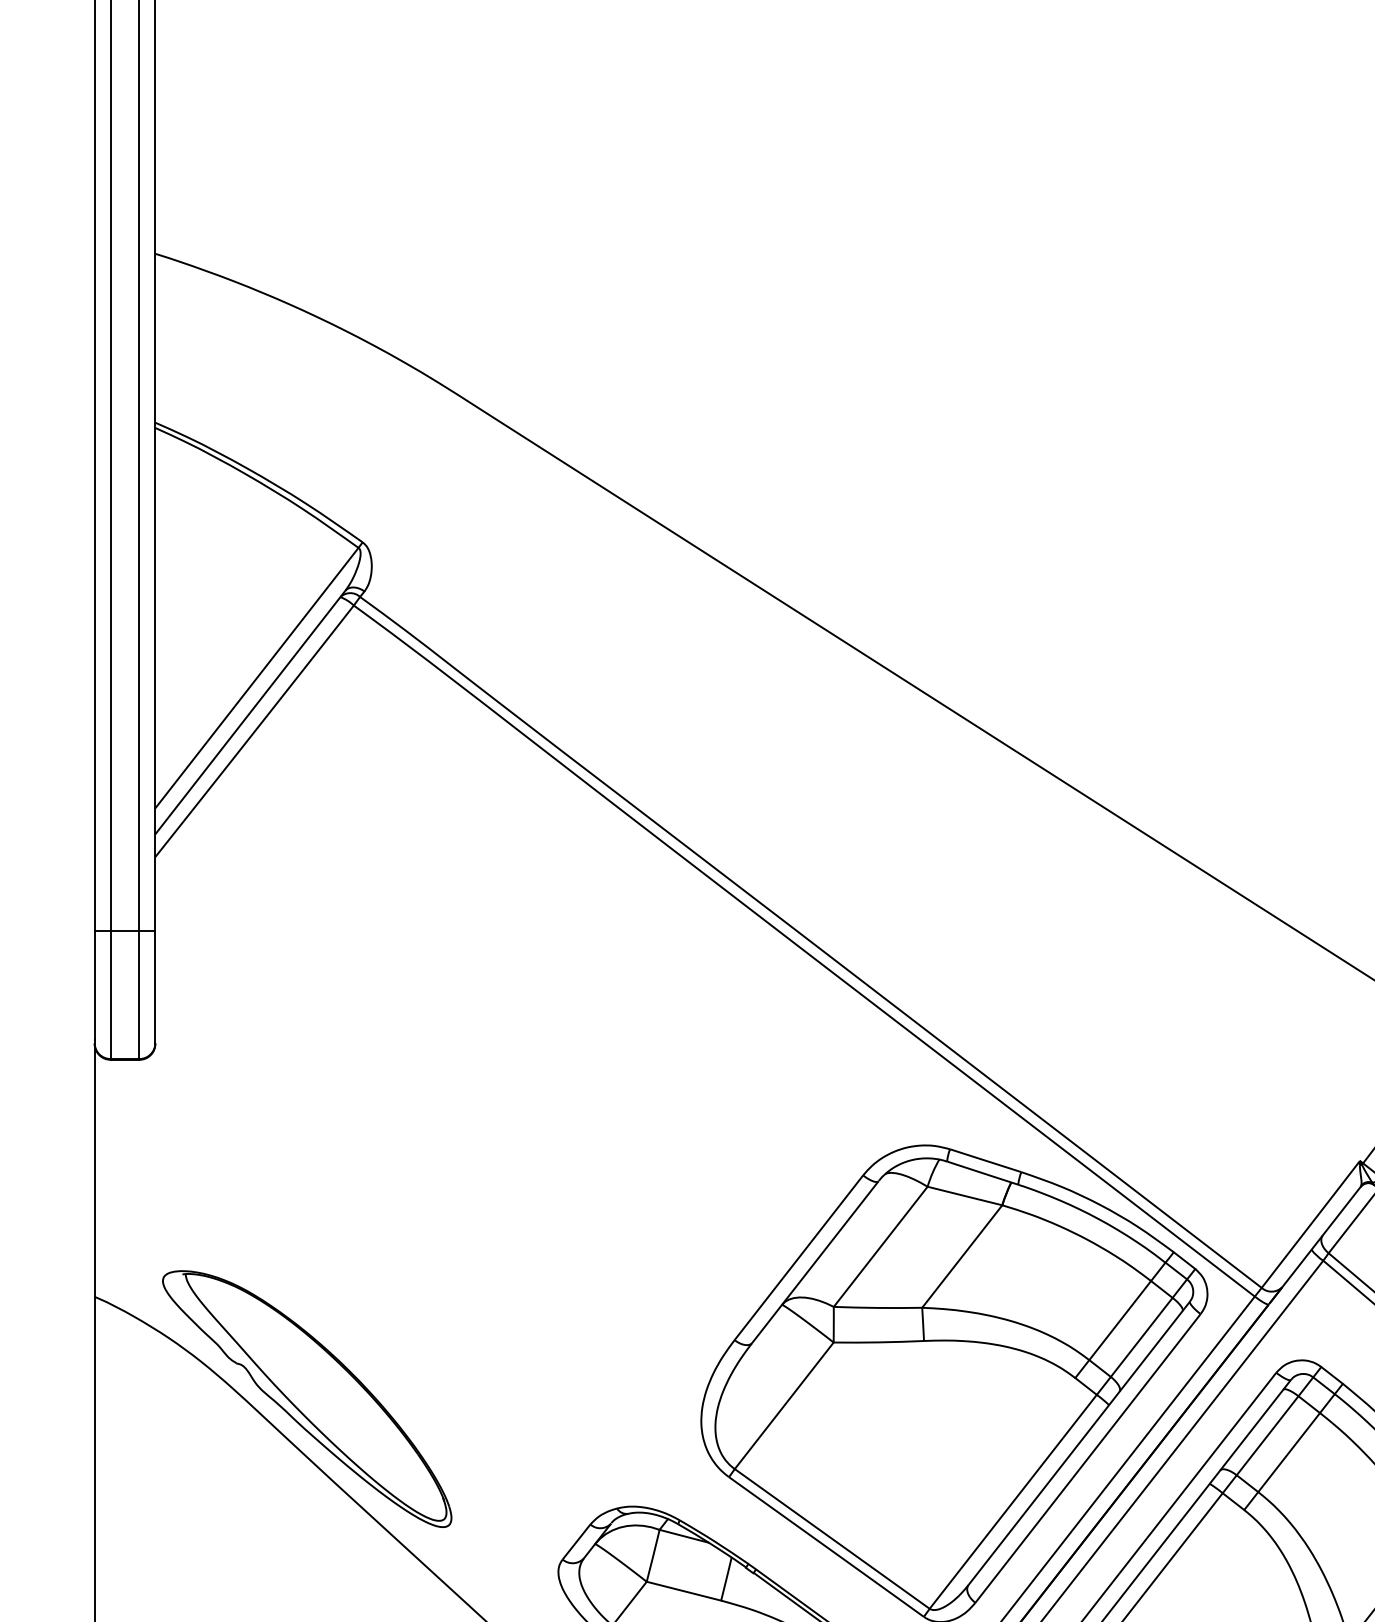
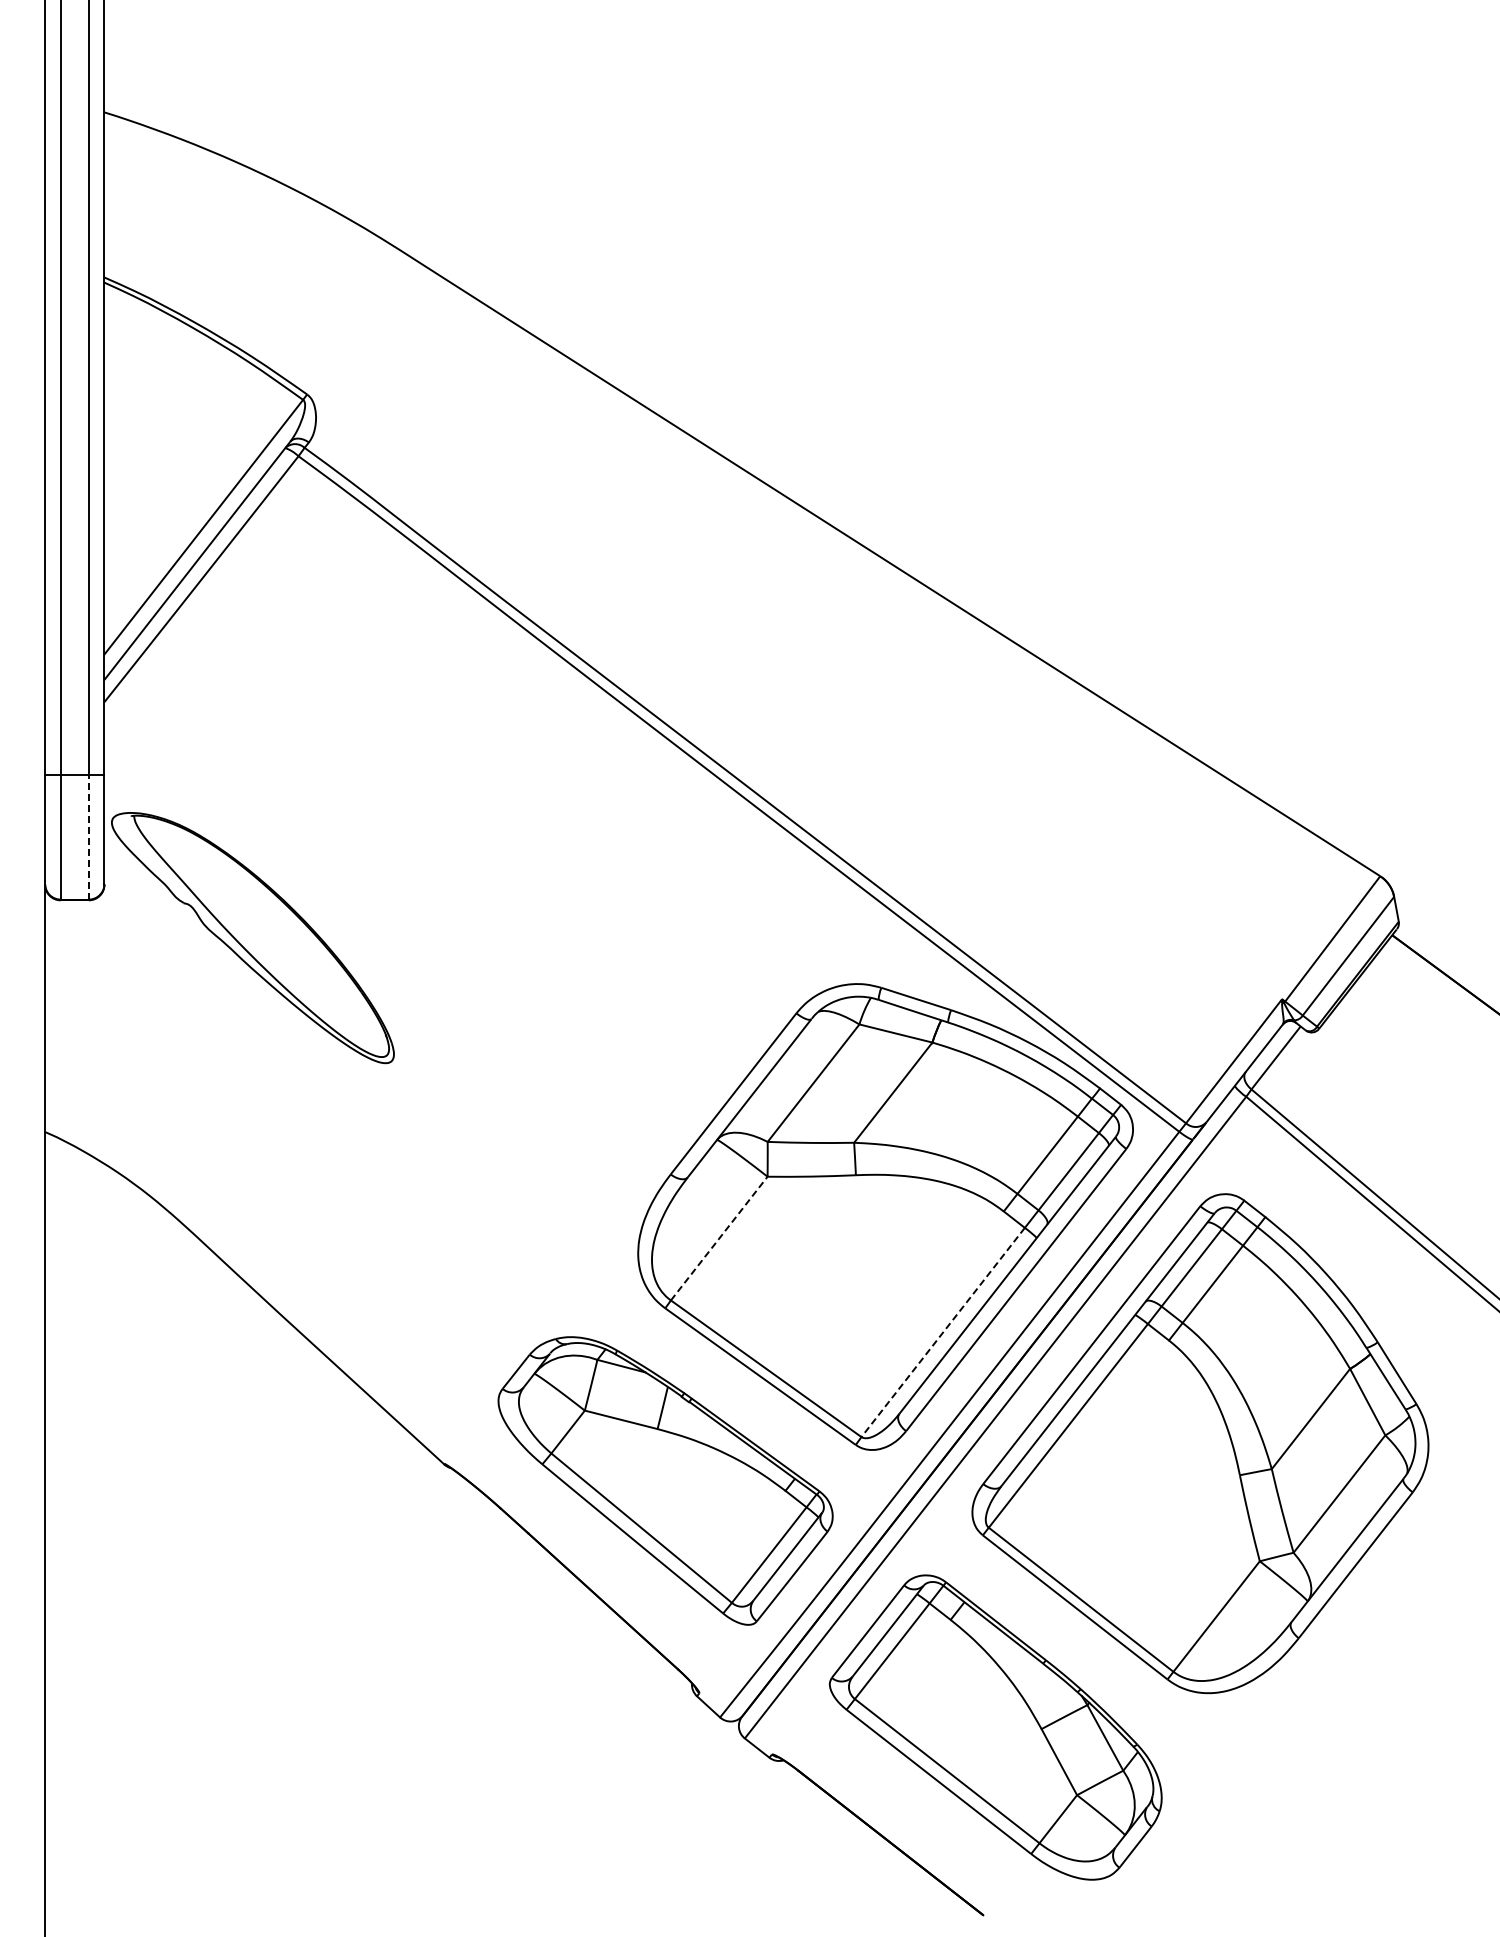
line: (139, 994) -> (88, 836), solid -> dashed
part: (306, 1399) -> (252, 938), moved
line: (784, 1405) -> (719, 1238), solid -> dashed
line: (1013, 1501) -> (943, 1332), solid -> dashed

